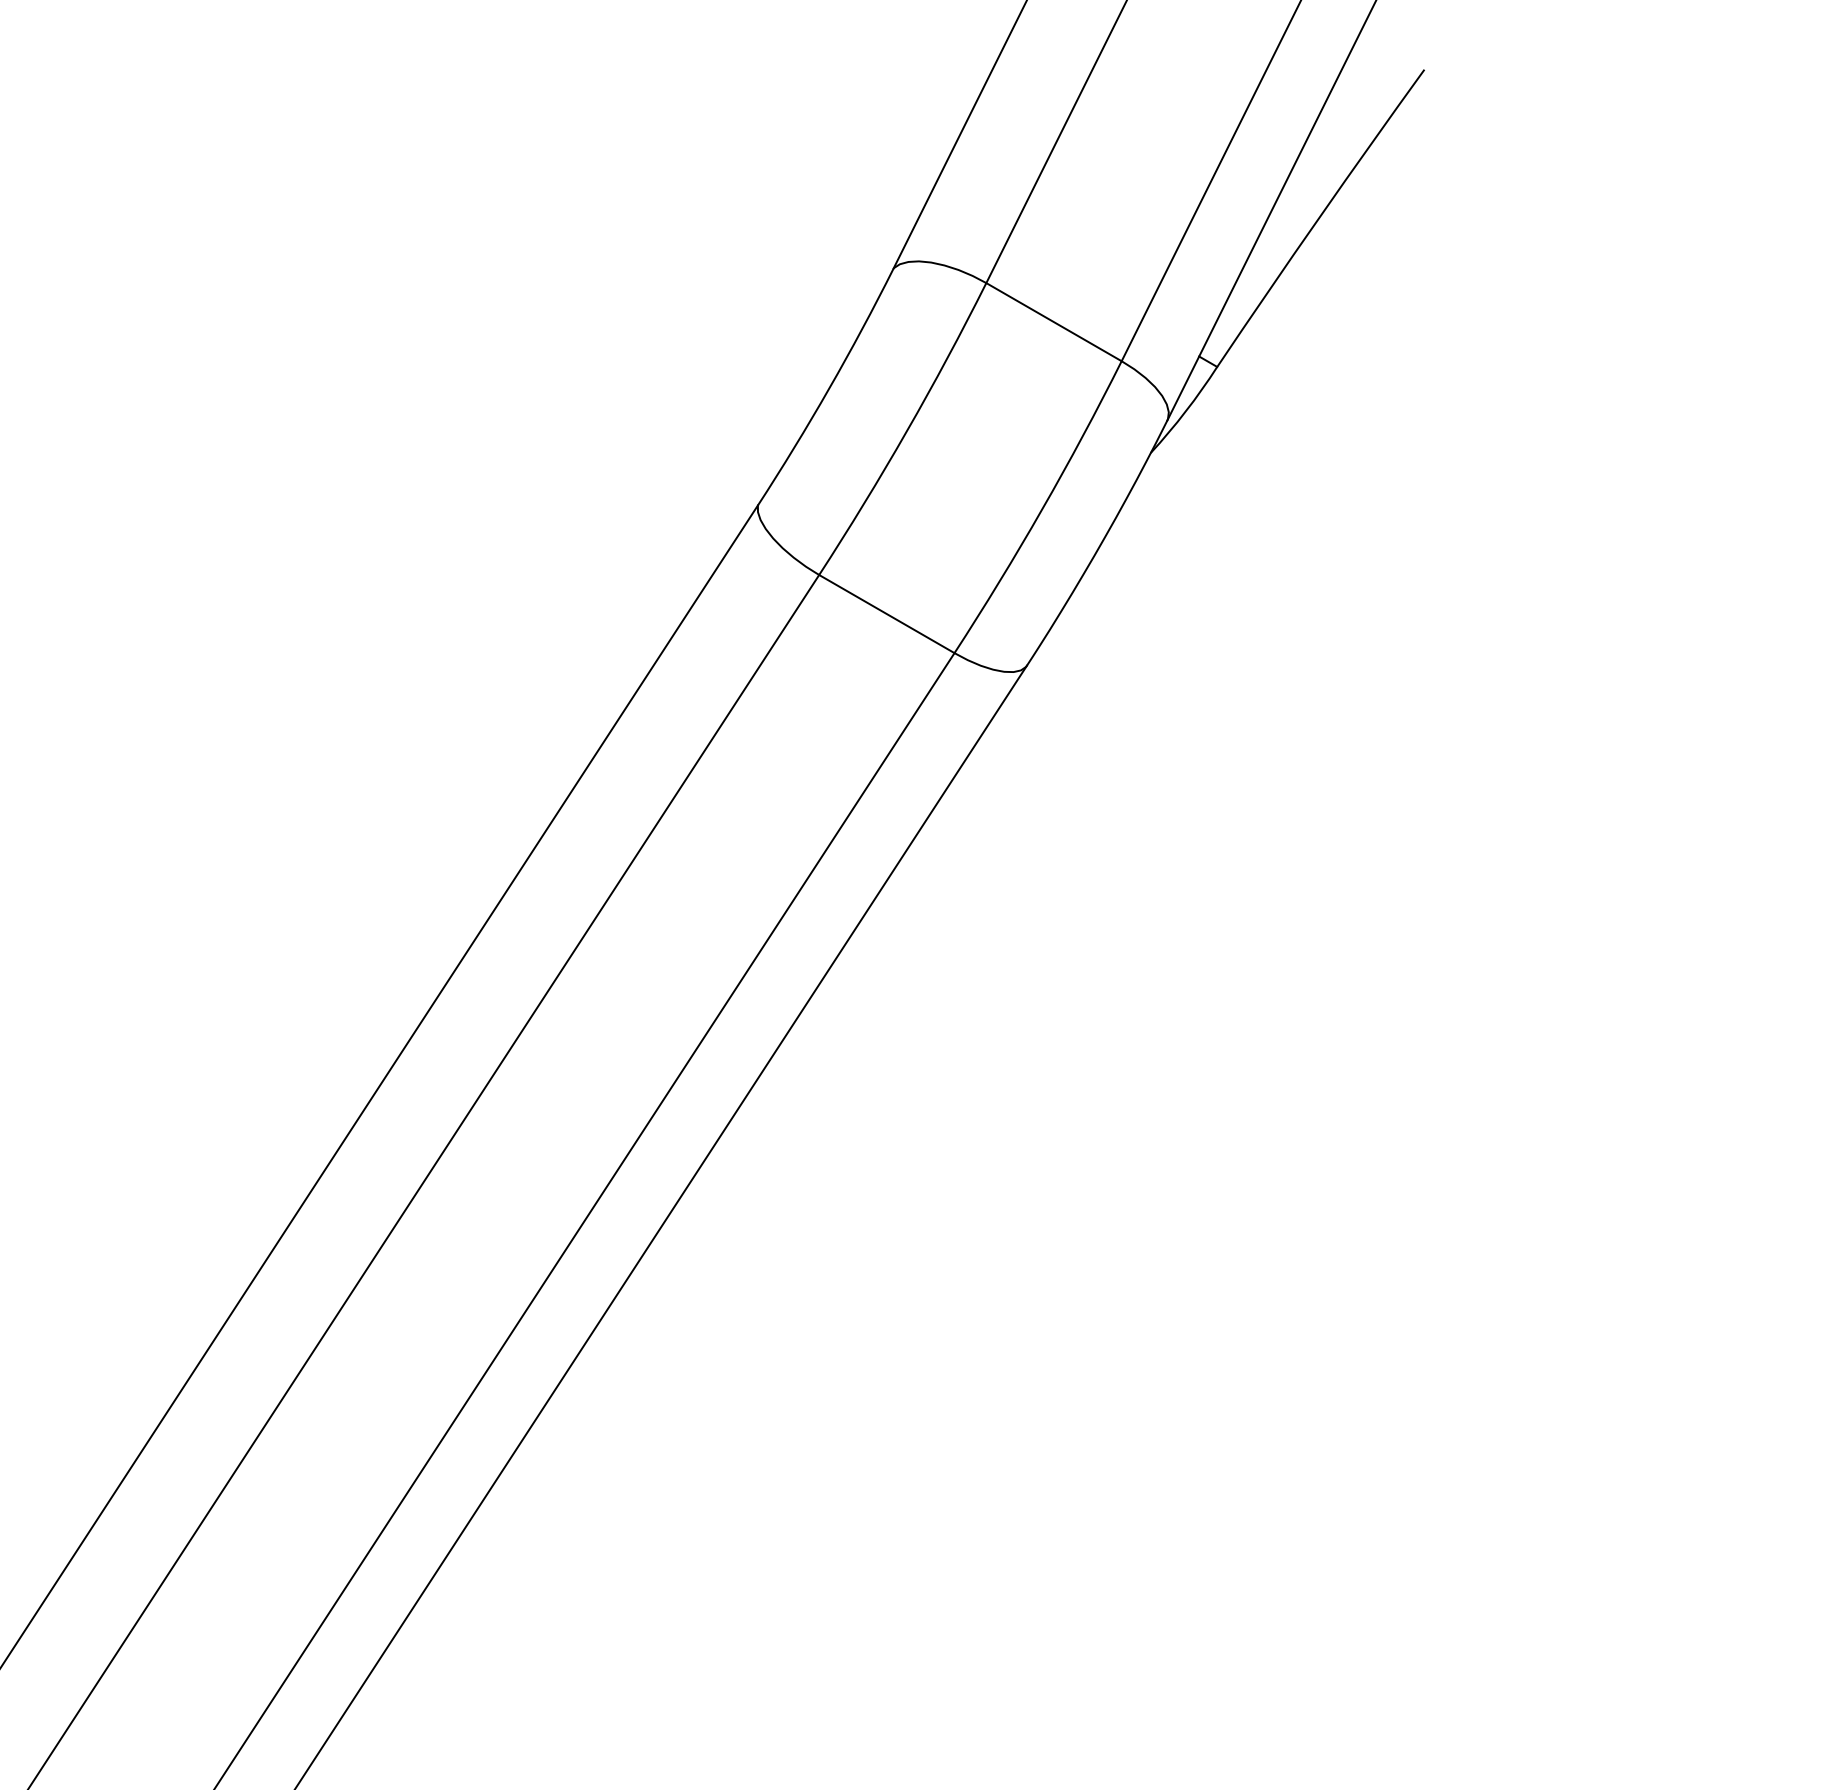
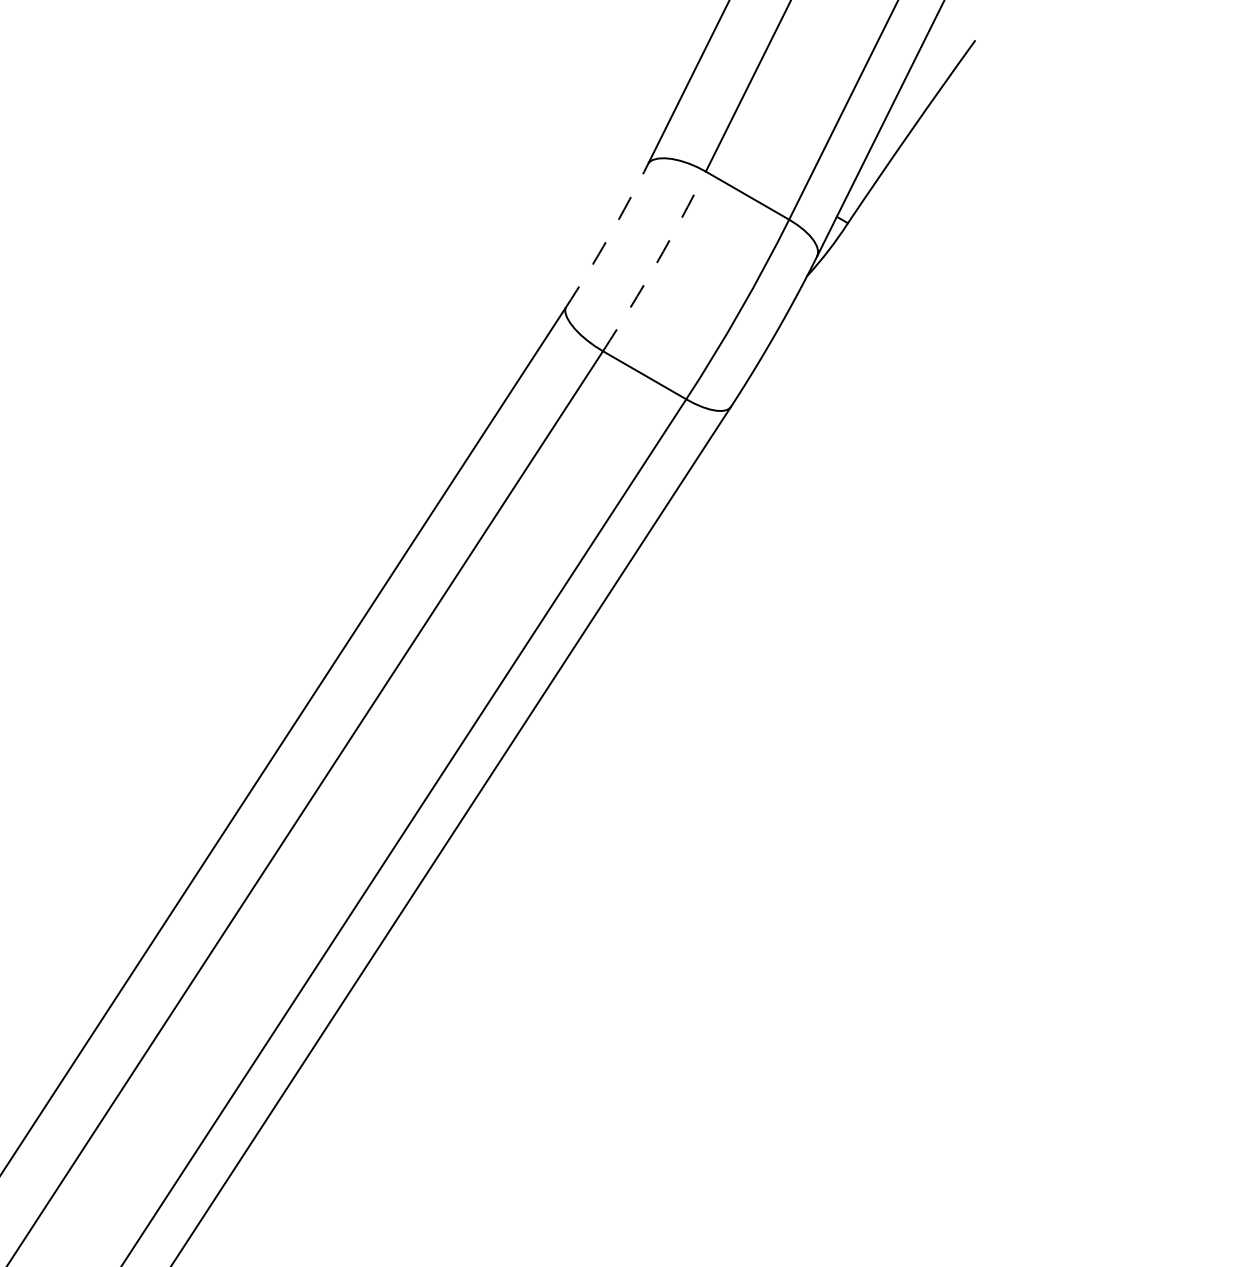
arc: (829, 388) -> (609, 236), solid -> dashed
arc: (906, 430) -> (656, 262), solid -> dashed

